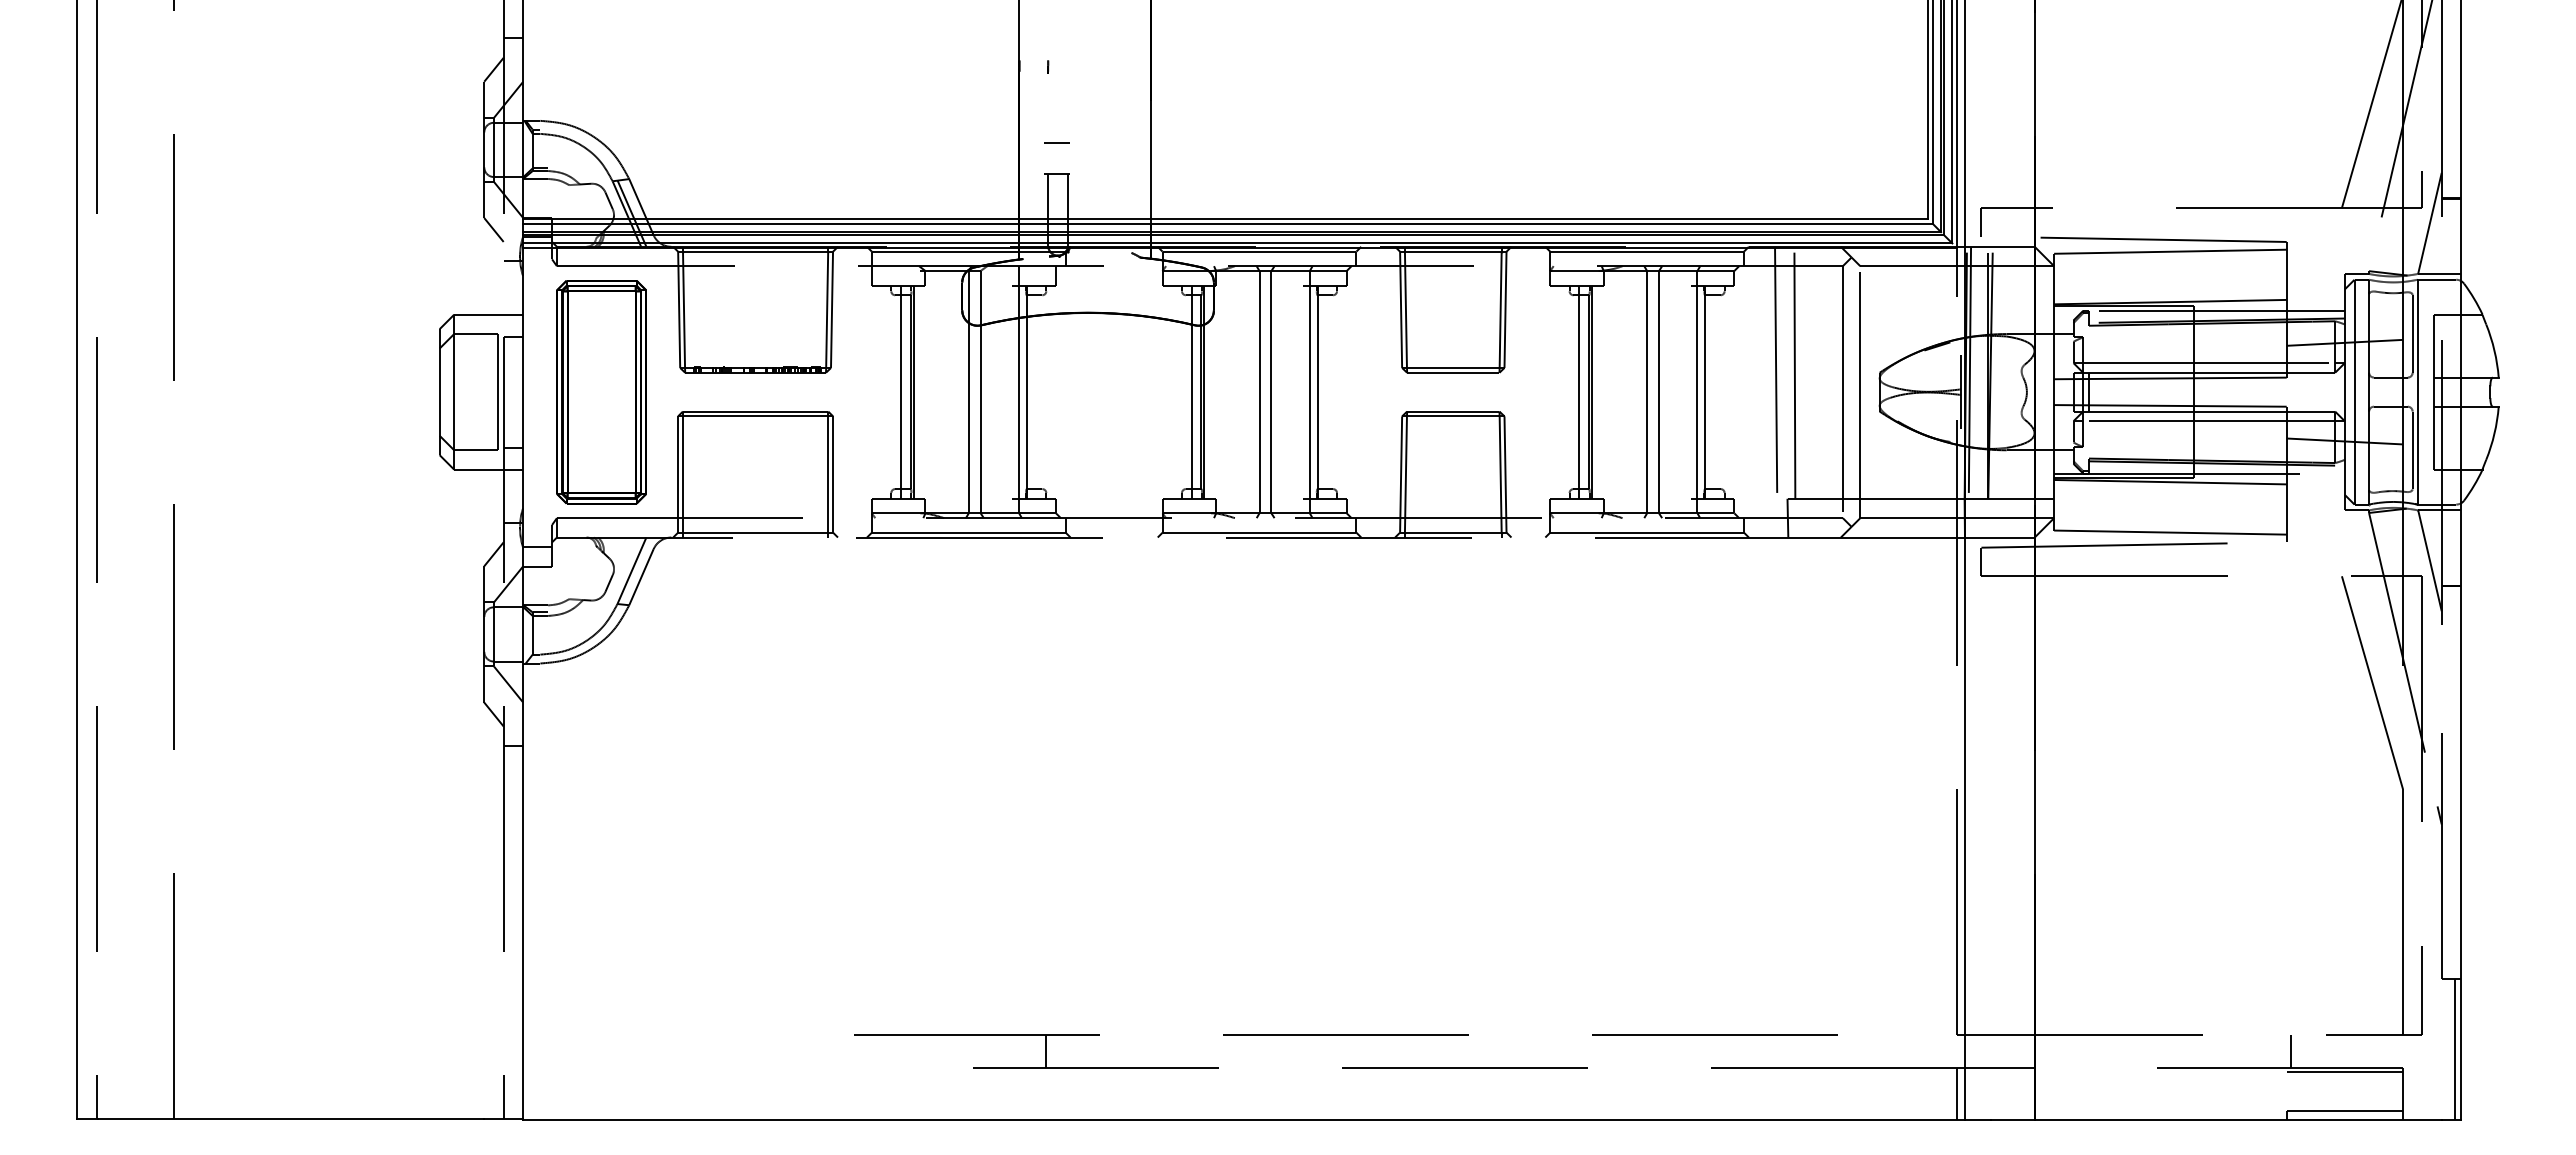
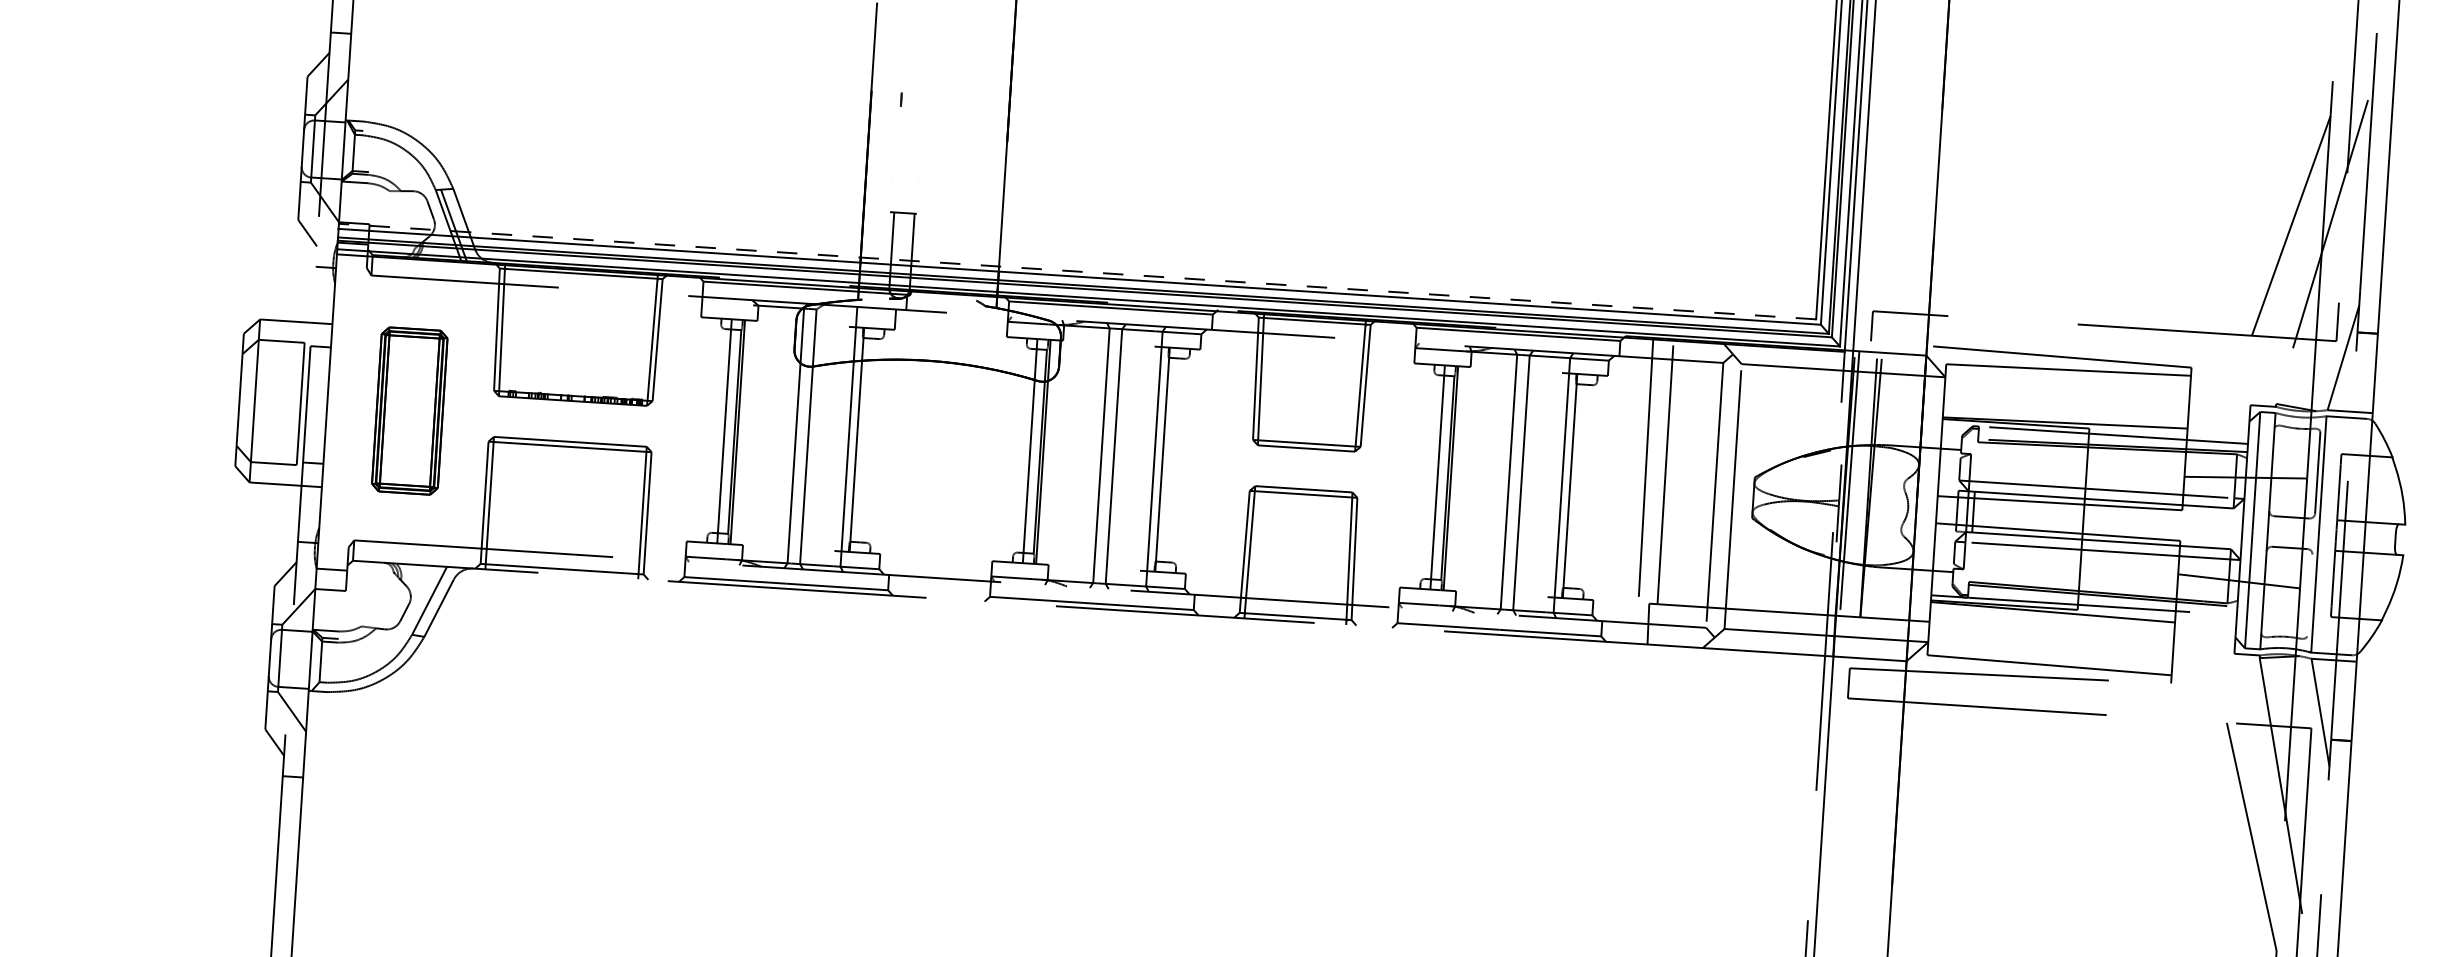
line: (1056, 143) -> (904, 180), removed
line: (1225, 219) -> (1077, 271), solid -> dashed
part: (601, 392) -> (409, 411), size x0.7
line: (2412, 450) -> (2309, 595), removed

